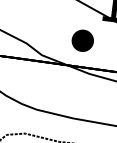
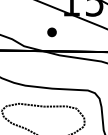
part: (82, 40) -> (51, 32), size x0.6

